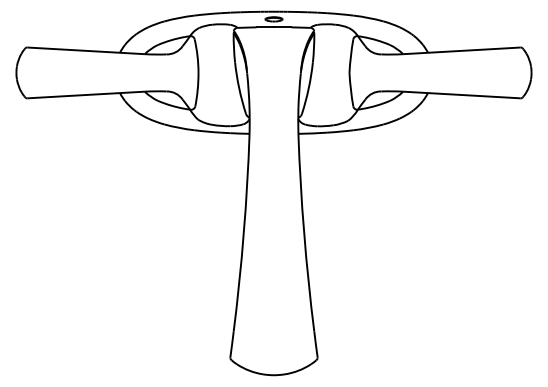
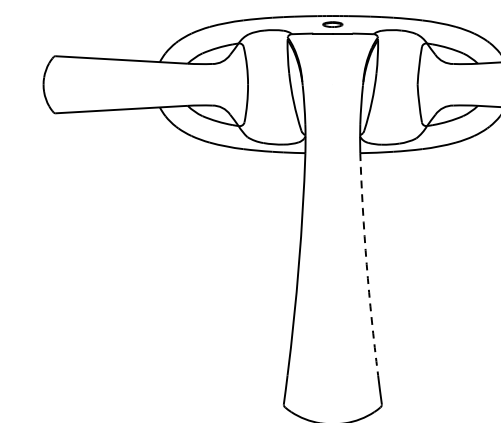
arc: (304, 232) -> (367, 263), solid -> dashed

